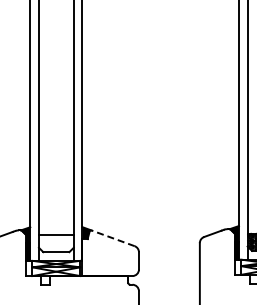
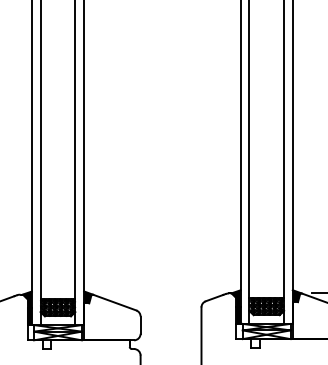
line: (112, 238) -> (114, 302), dashed -> solid
hatch: (55, 243) -> (57, 307), added

